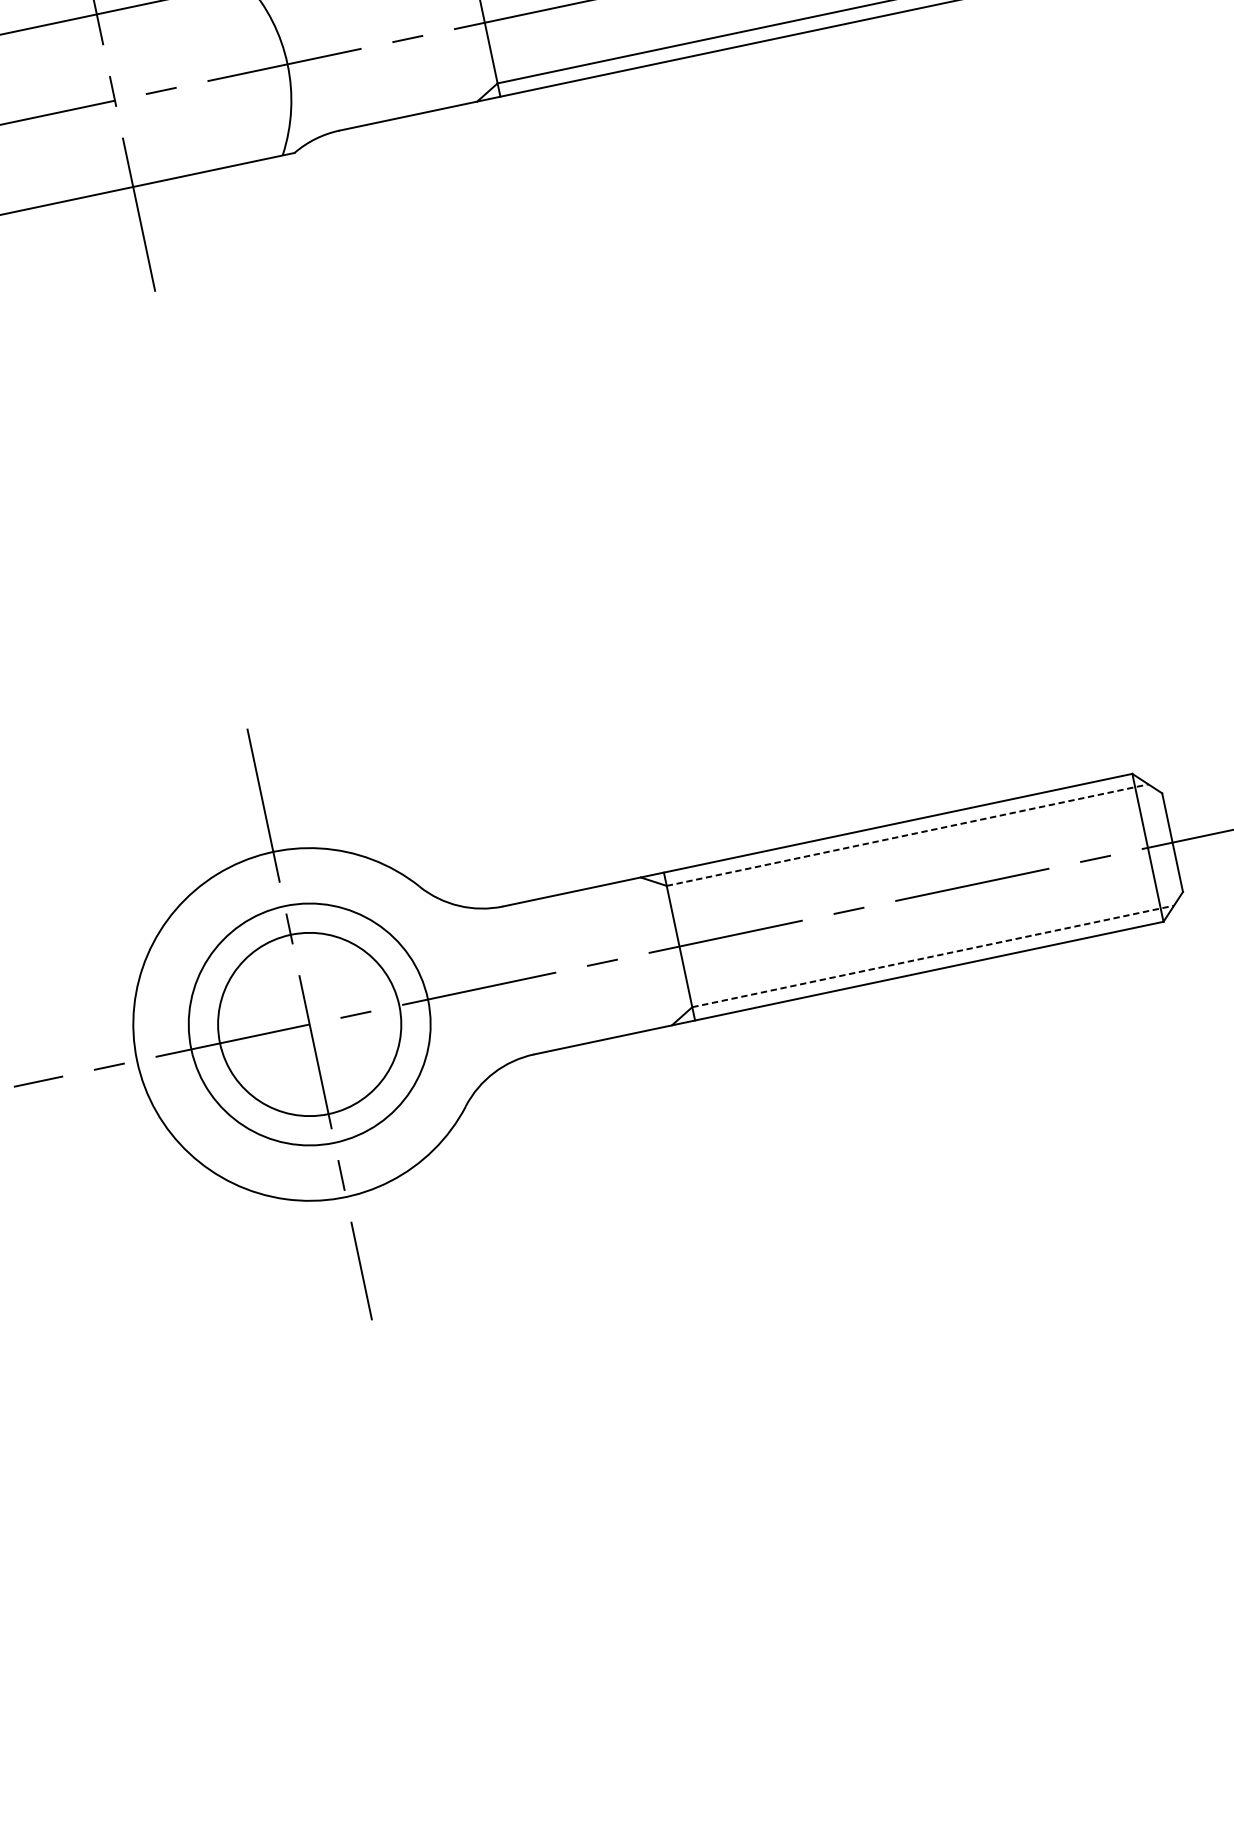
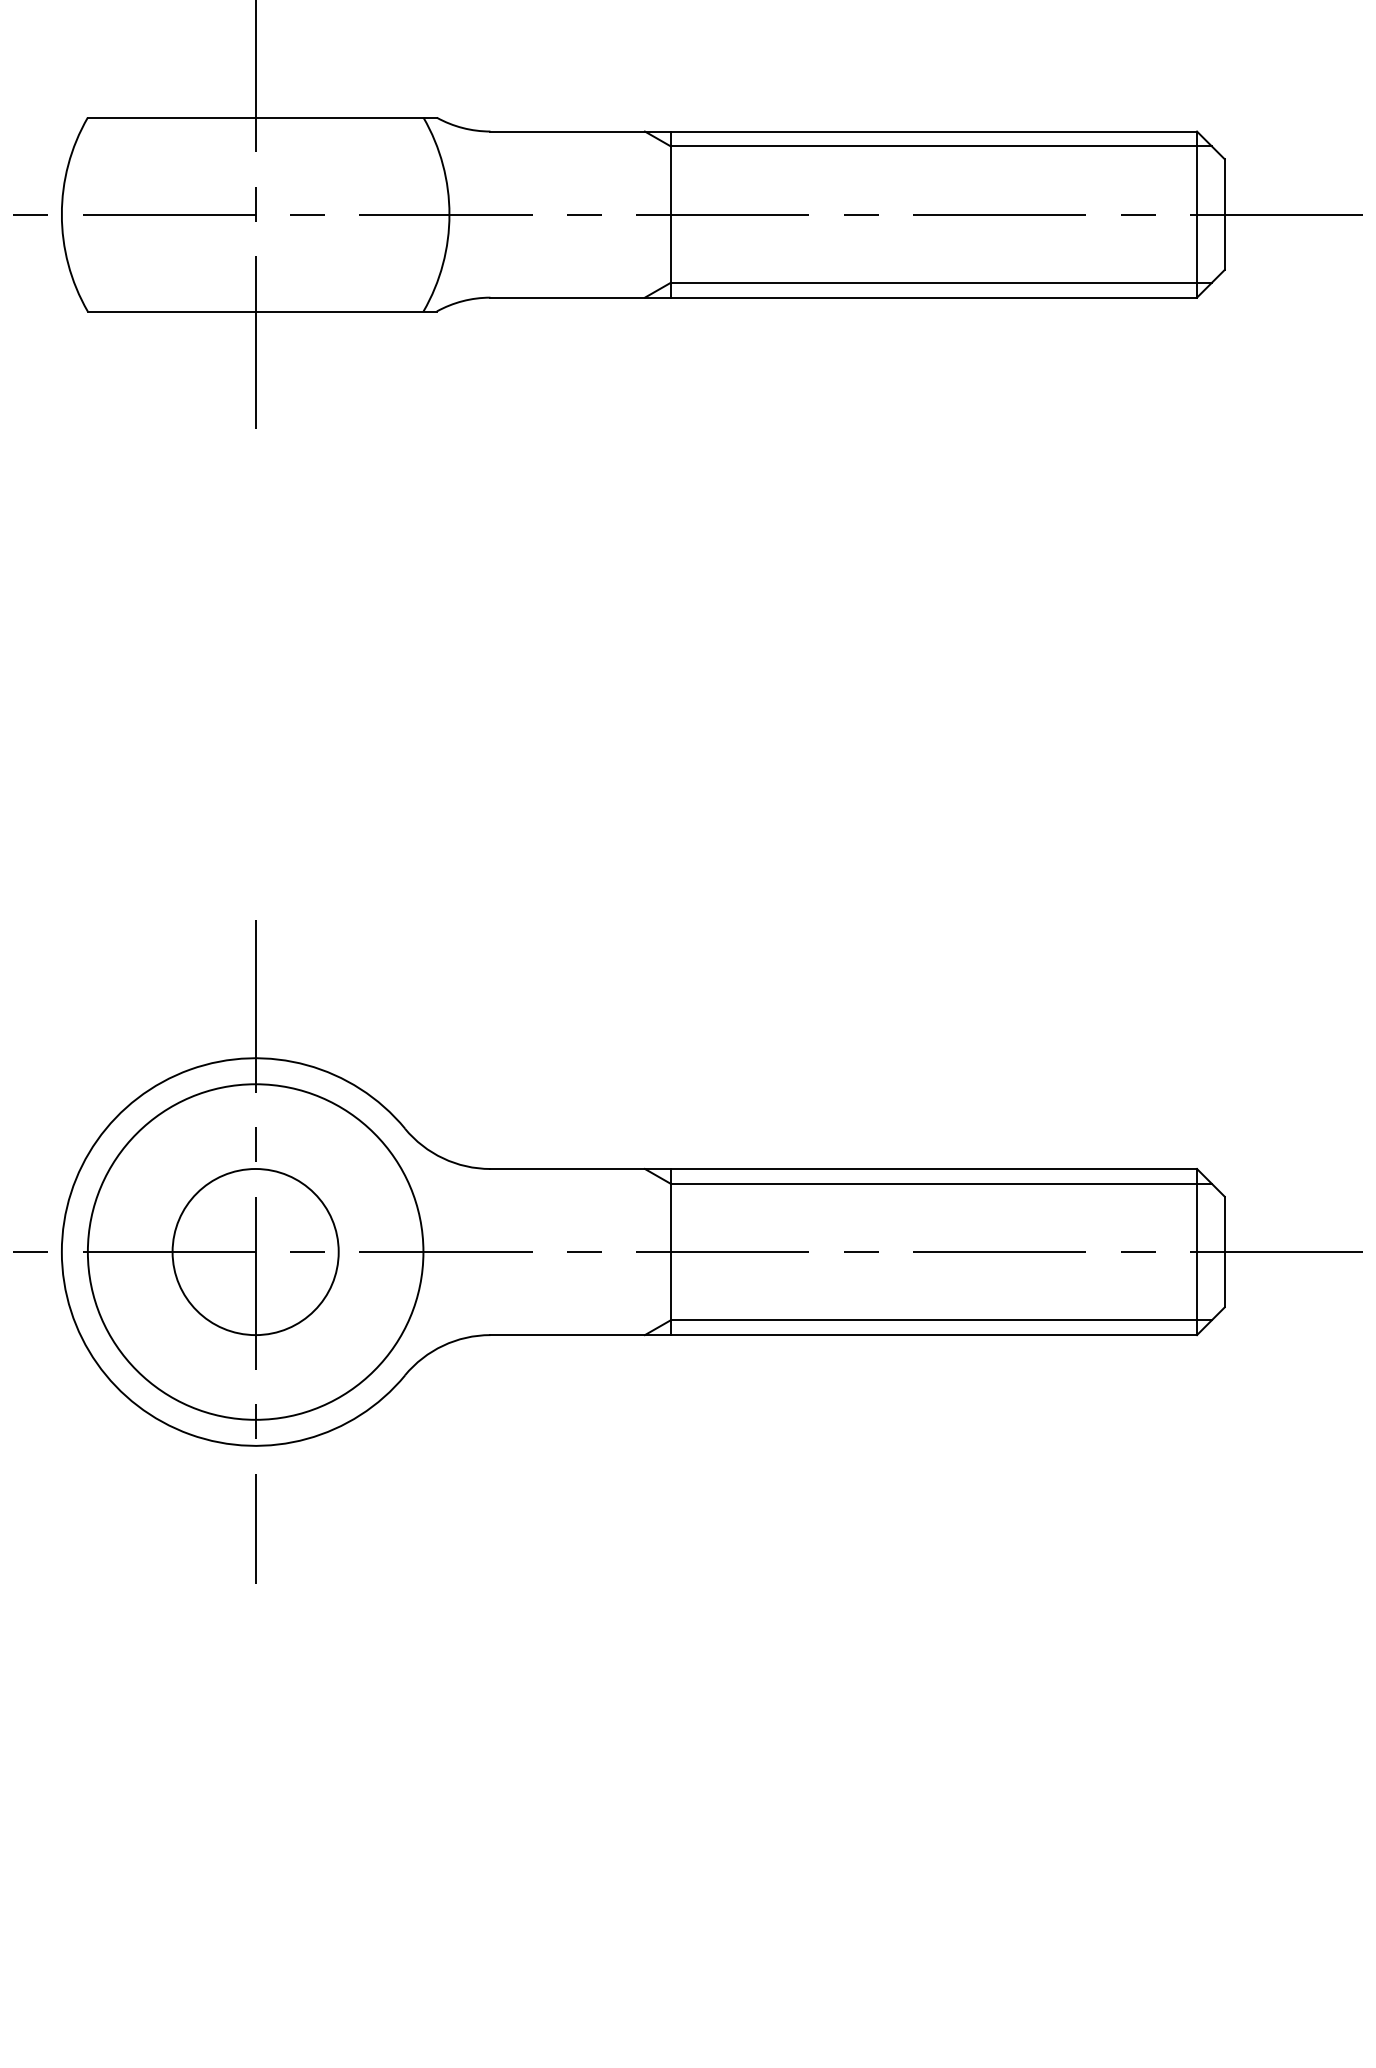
line: (907, 834) -> (941, 1183), dashed -> solid
line: (933, 956) -> (941, 1320), dashed -> solid
circle: (309, 1024) -> (255, 1251), size x0.62
circle: (309, 1024) -> (255, 1251), size x1.67

